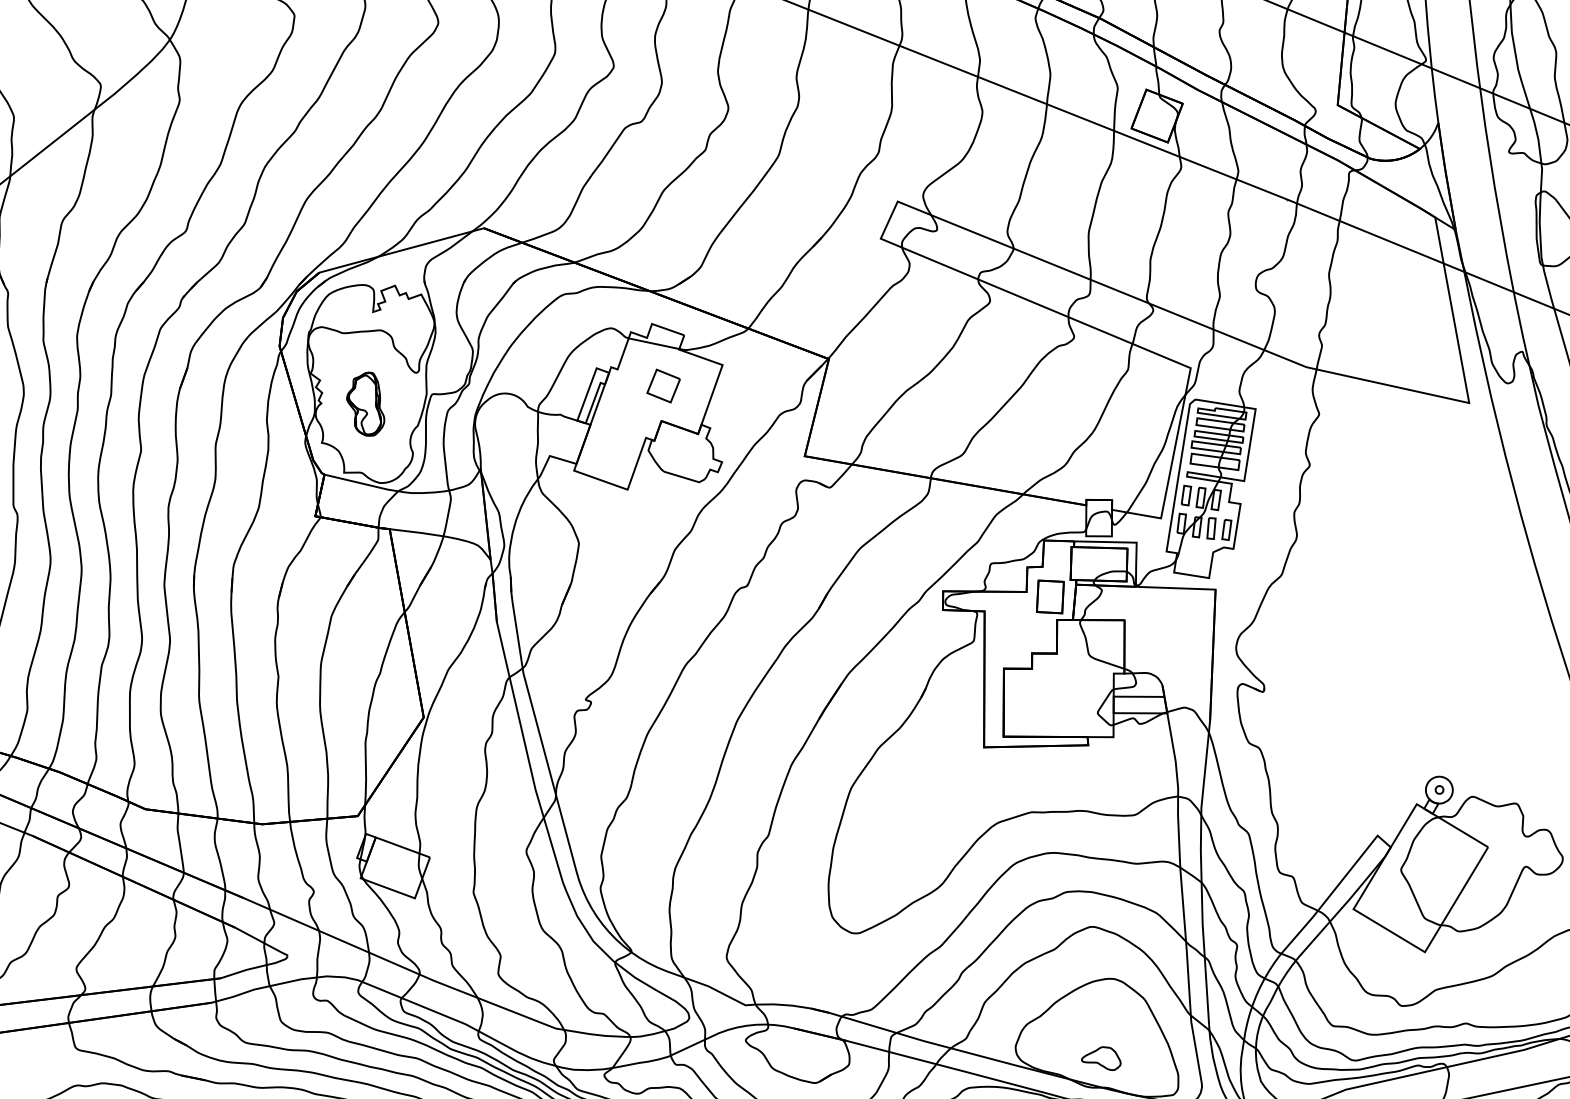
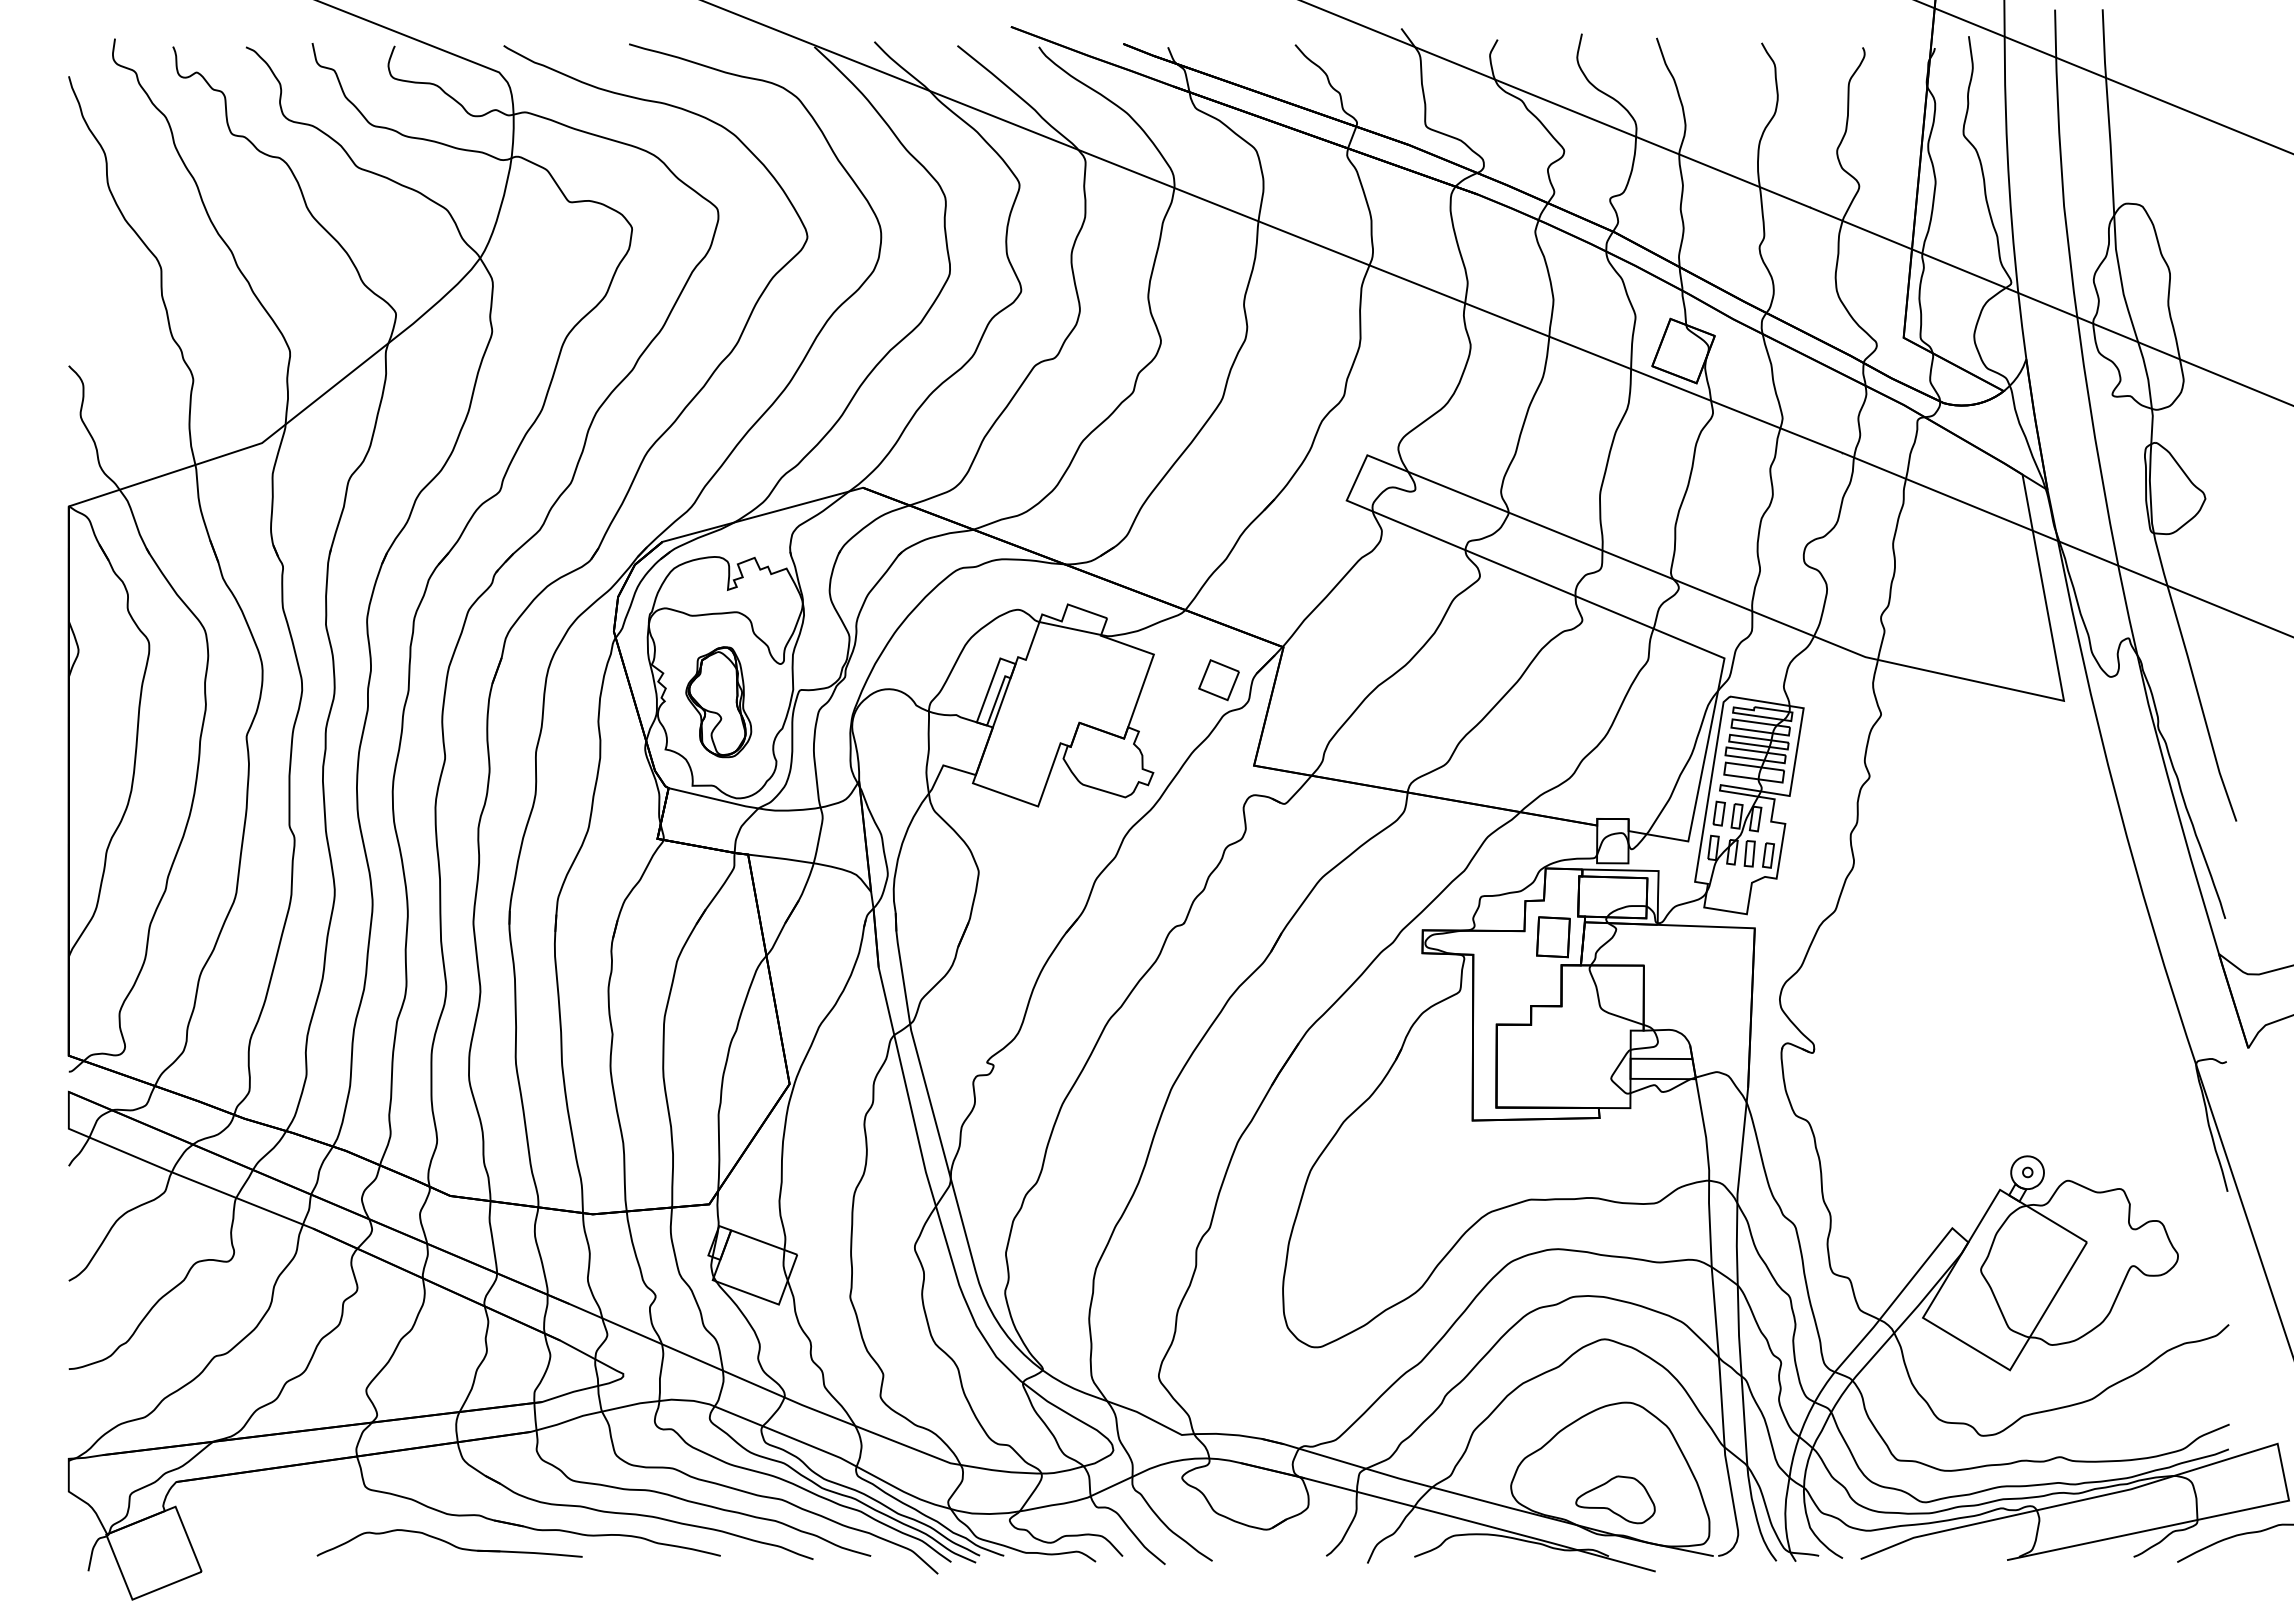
part: (663, 386) -> (1218, 680), moved
part: (365, 404) -> (718, 702), size x1.43
part: (1101, 1058) -> (1615, 1499), size x1.67

